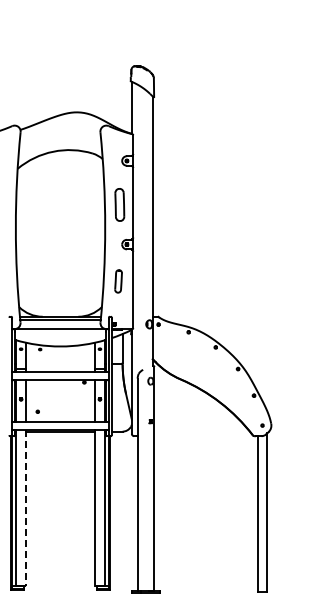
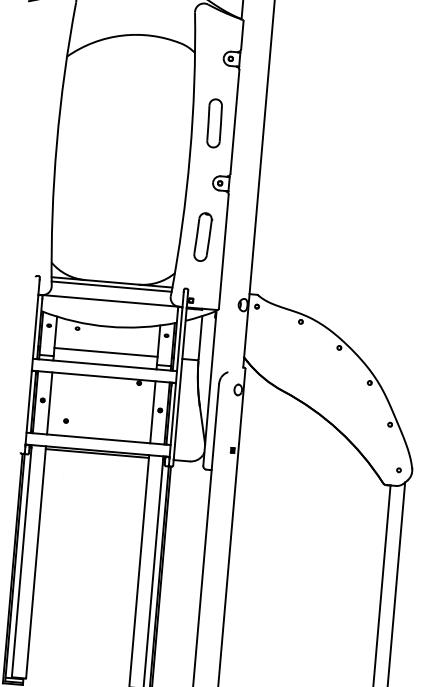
part: (118, 281) -> (202, 237), size x1.43
line: (60, 363) -> (106, 352), added
line: (25, 507) -> (35, 562), dashed -> solid

